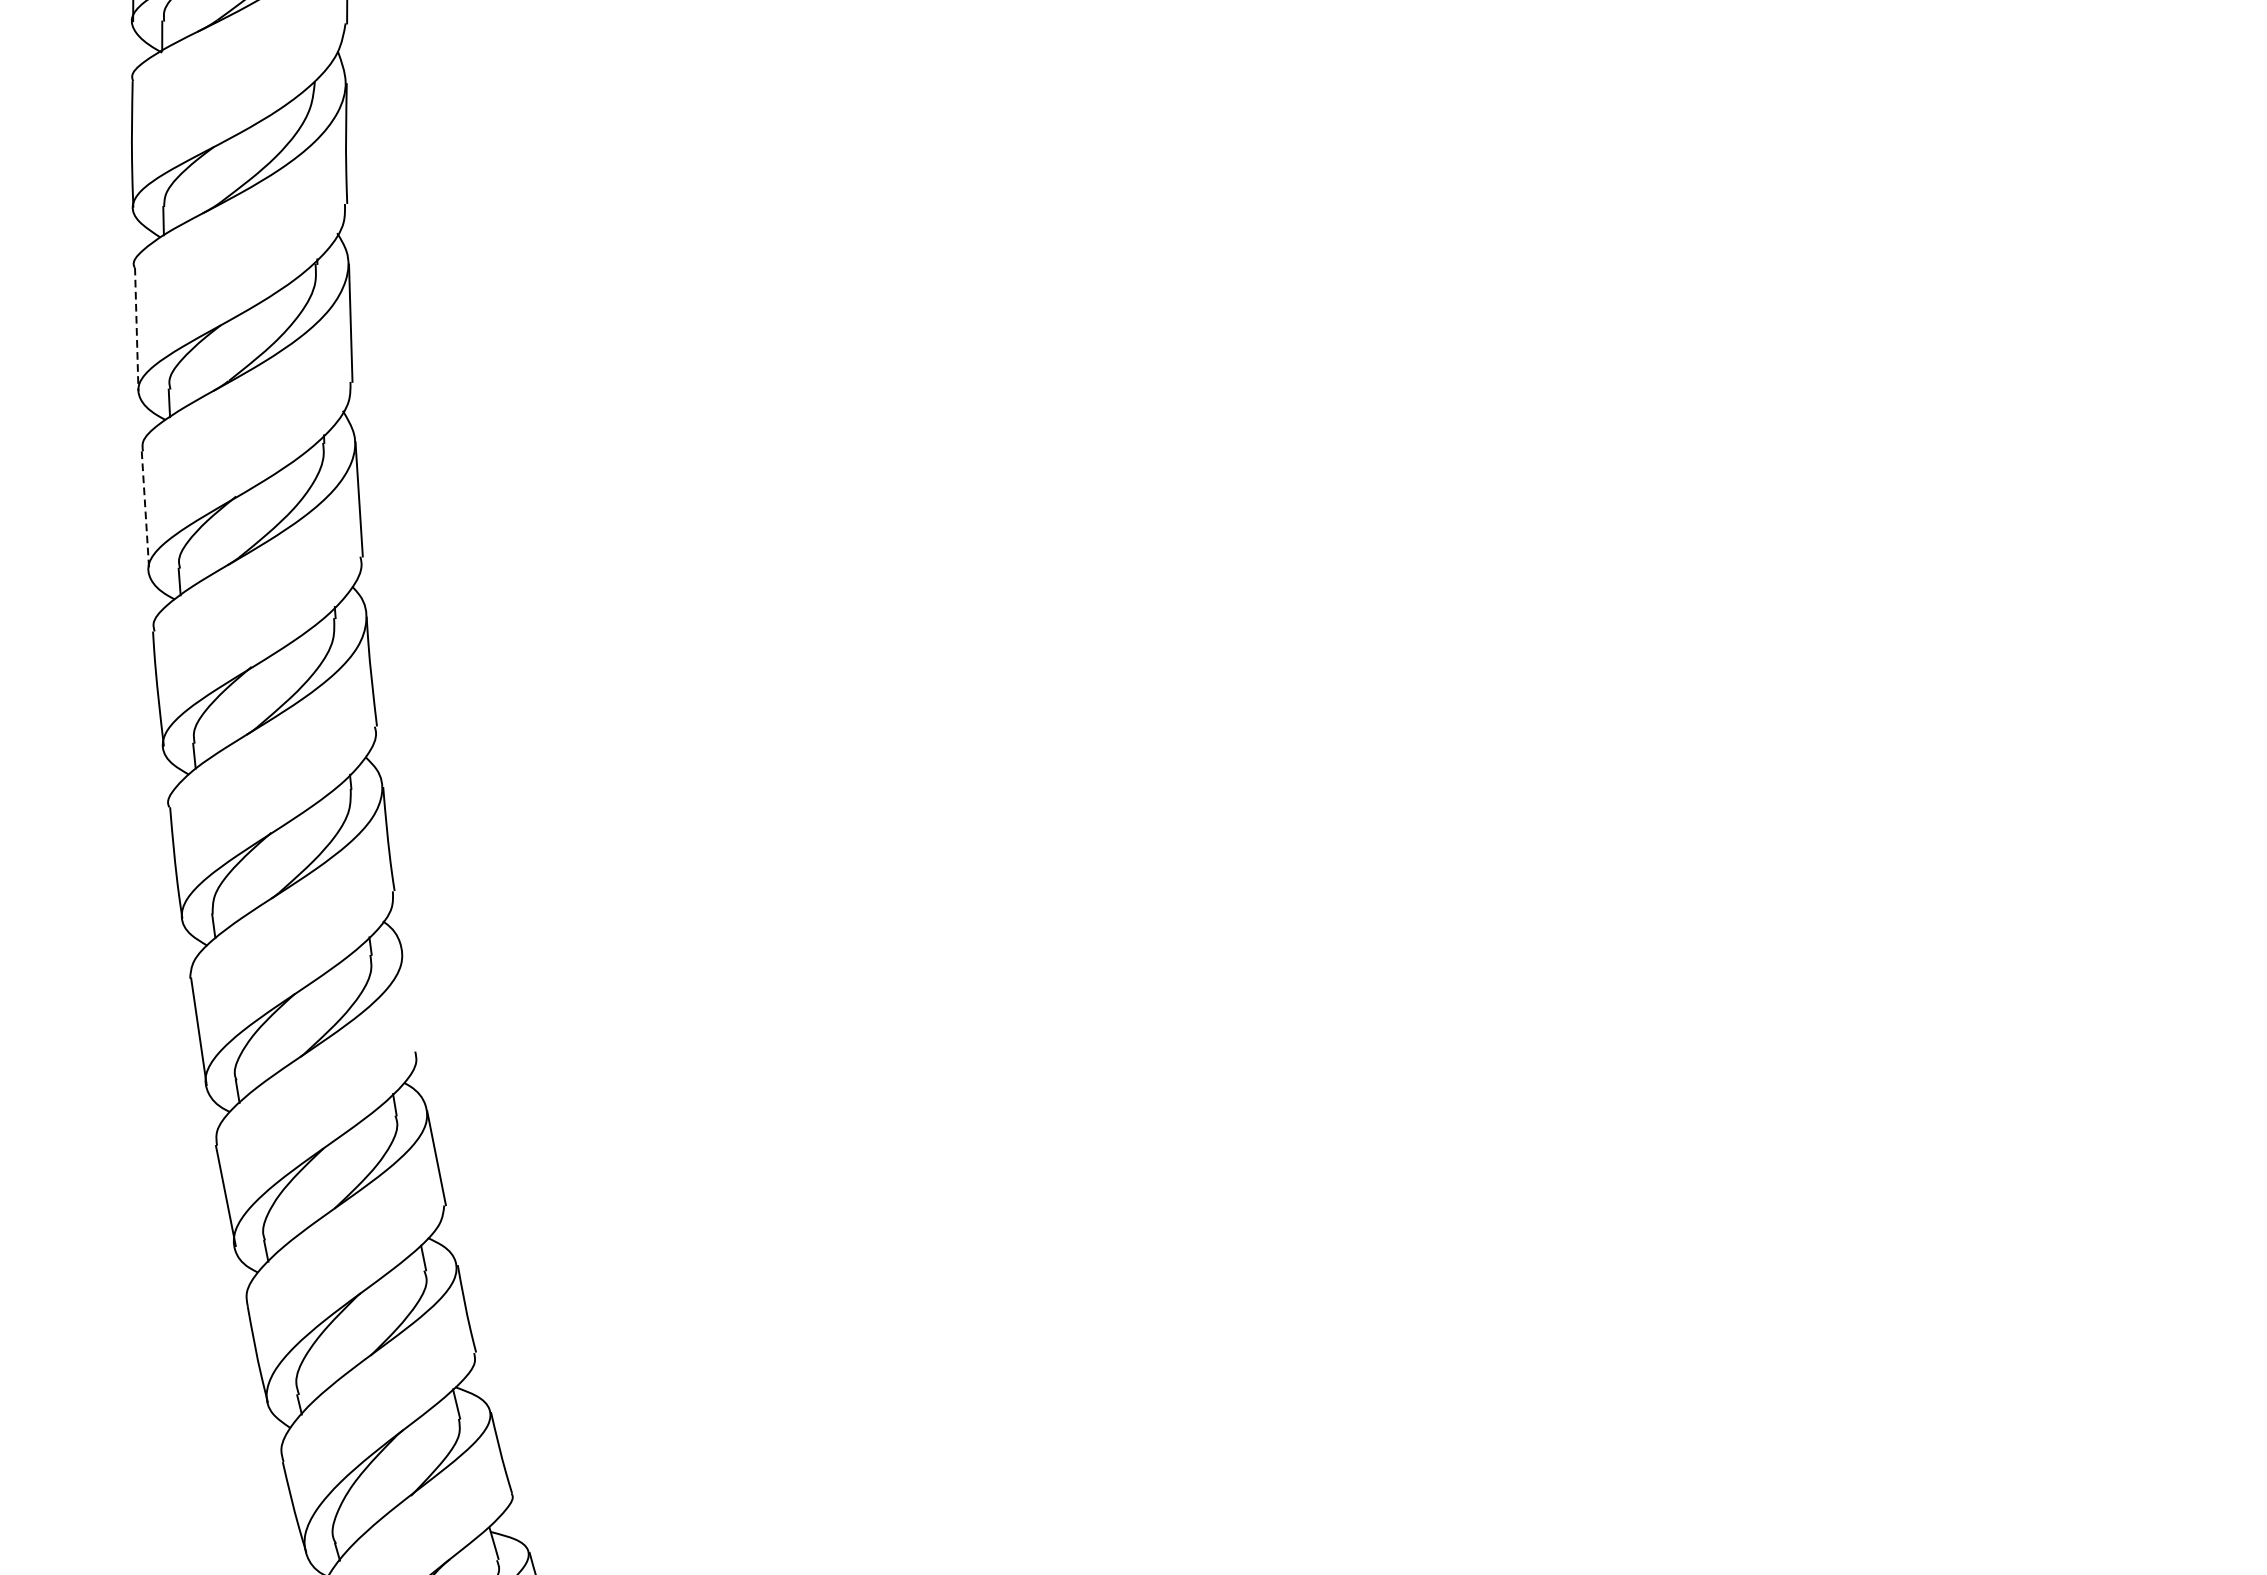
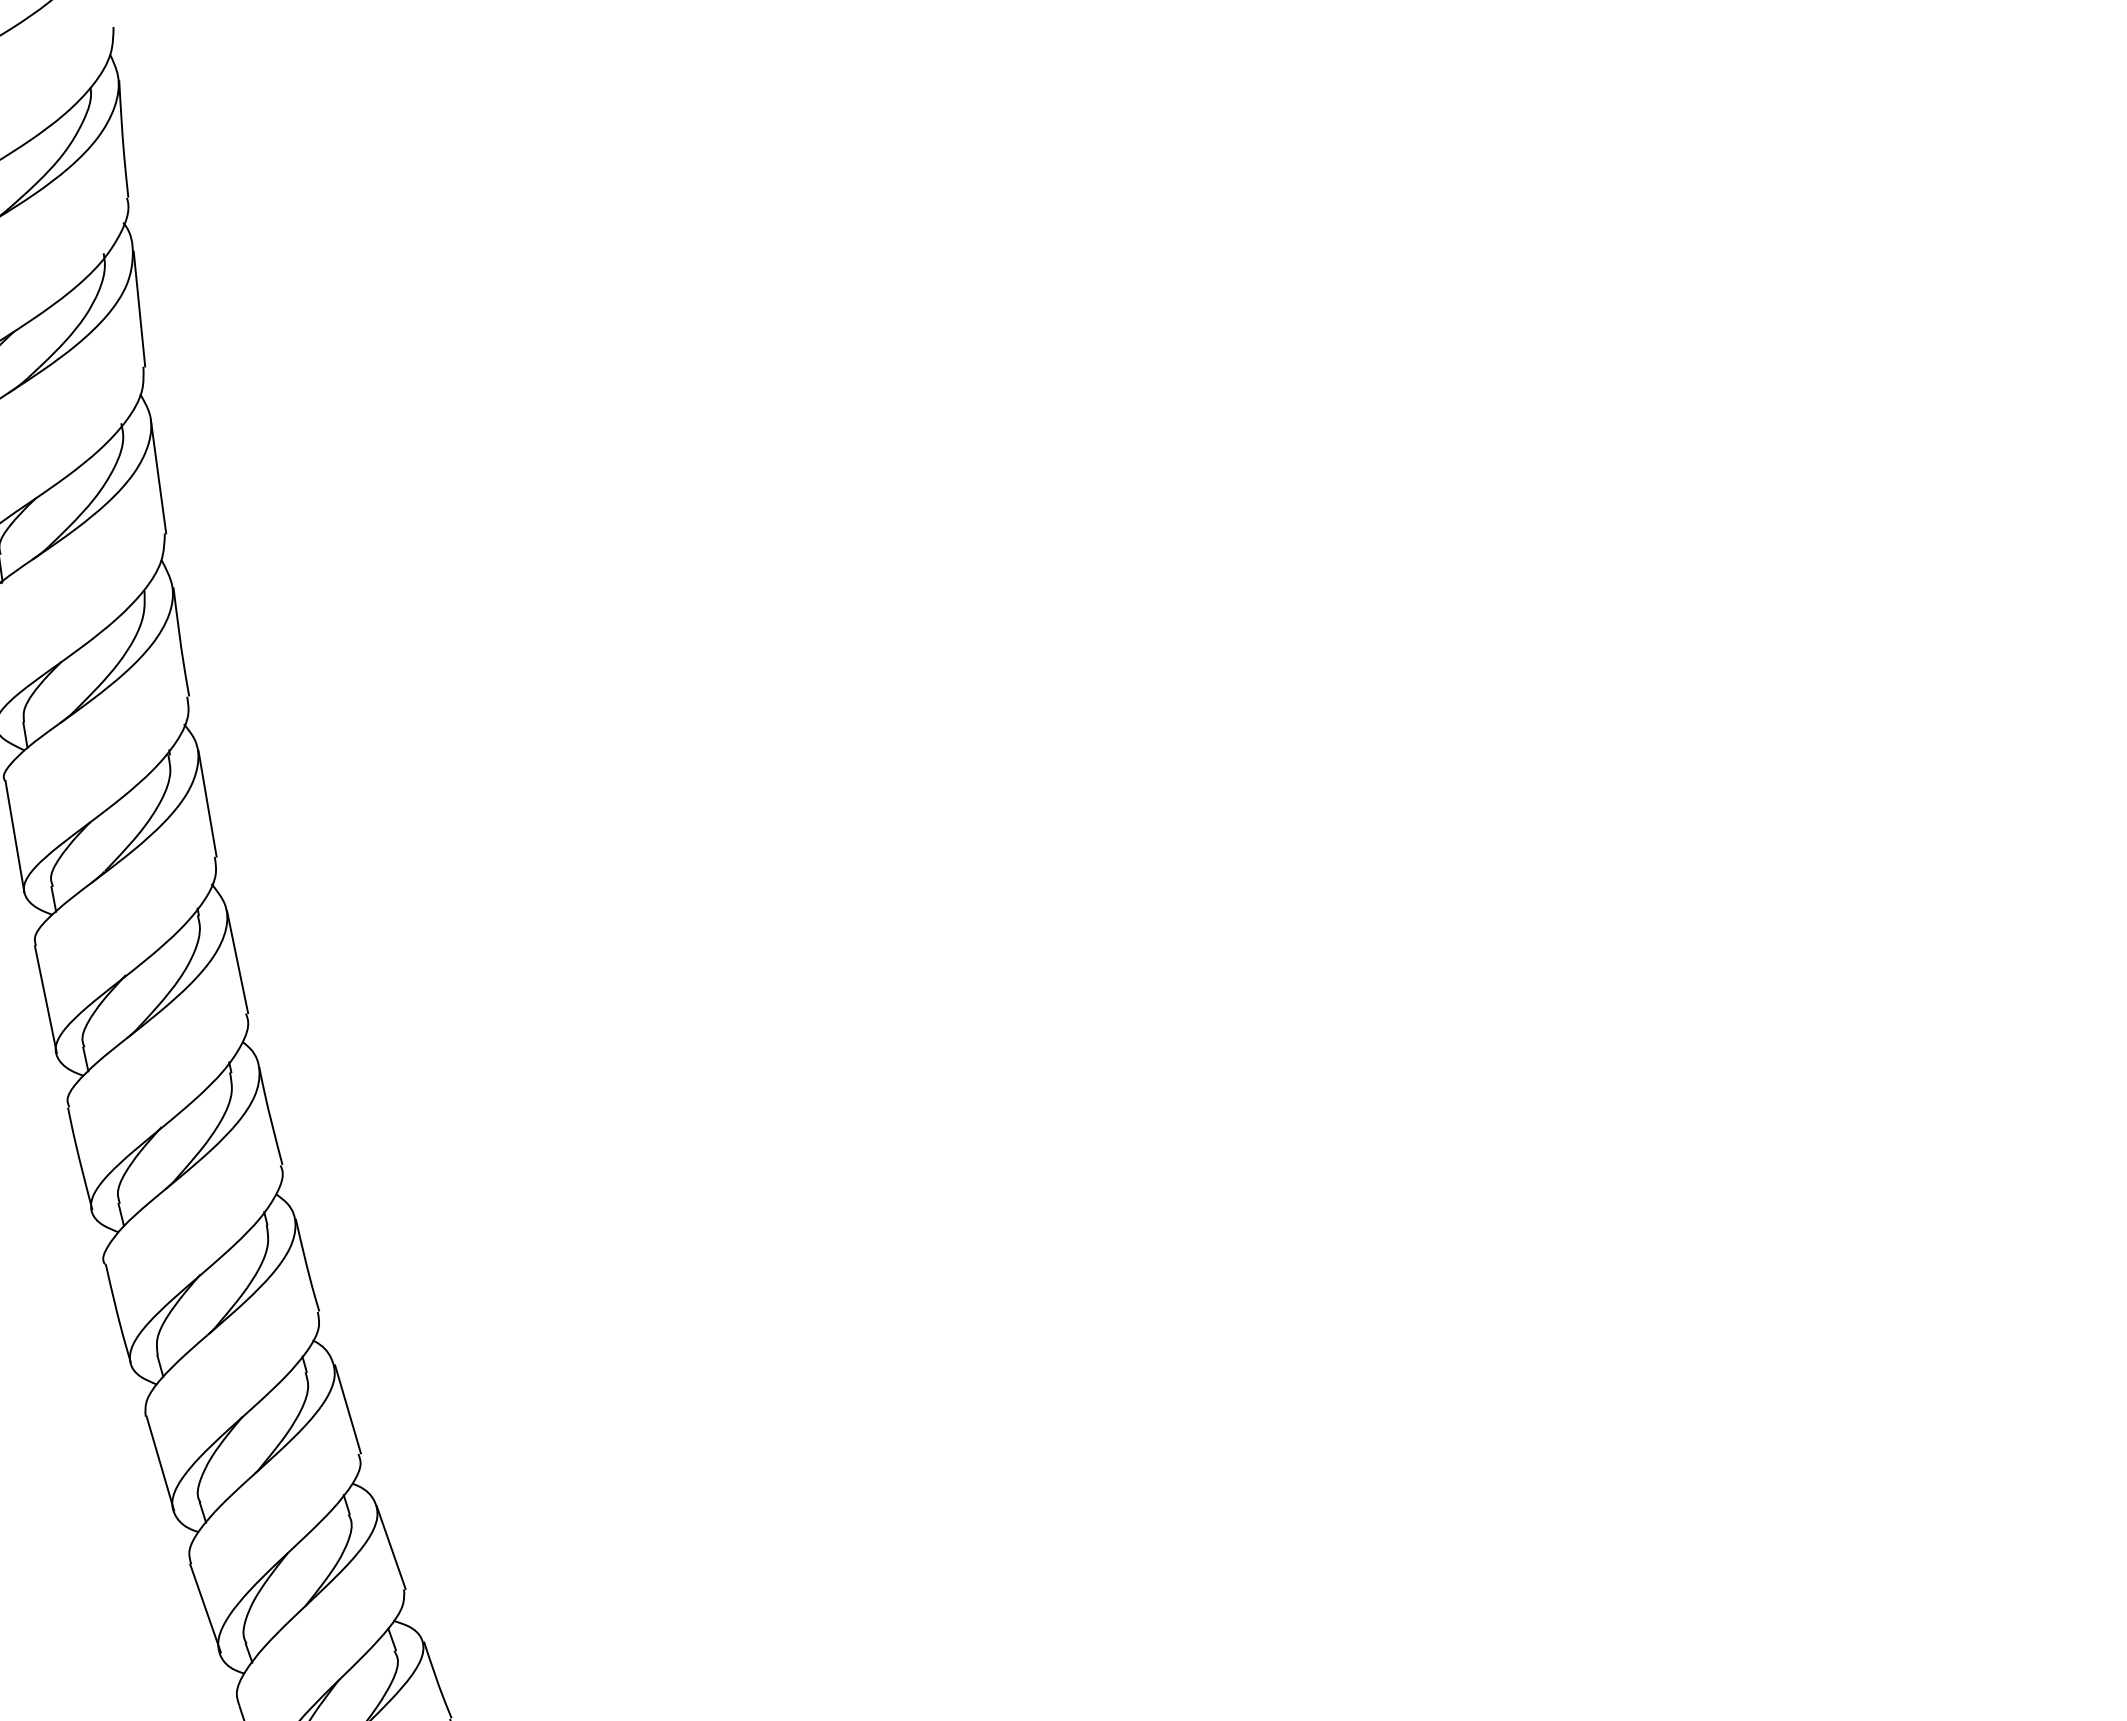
line: (137, 330) -> (15, 837), dashed -> solid
line: (145, 510) -> (45, 999), dashed -> solid
line: (410, 1001) -> (347, 1409), added

